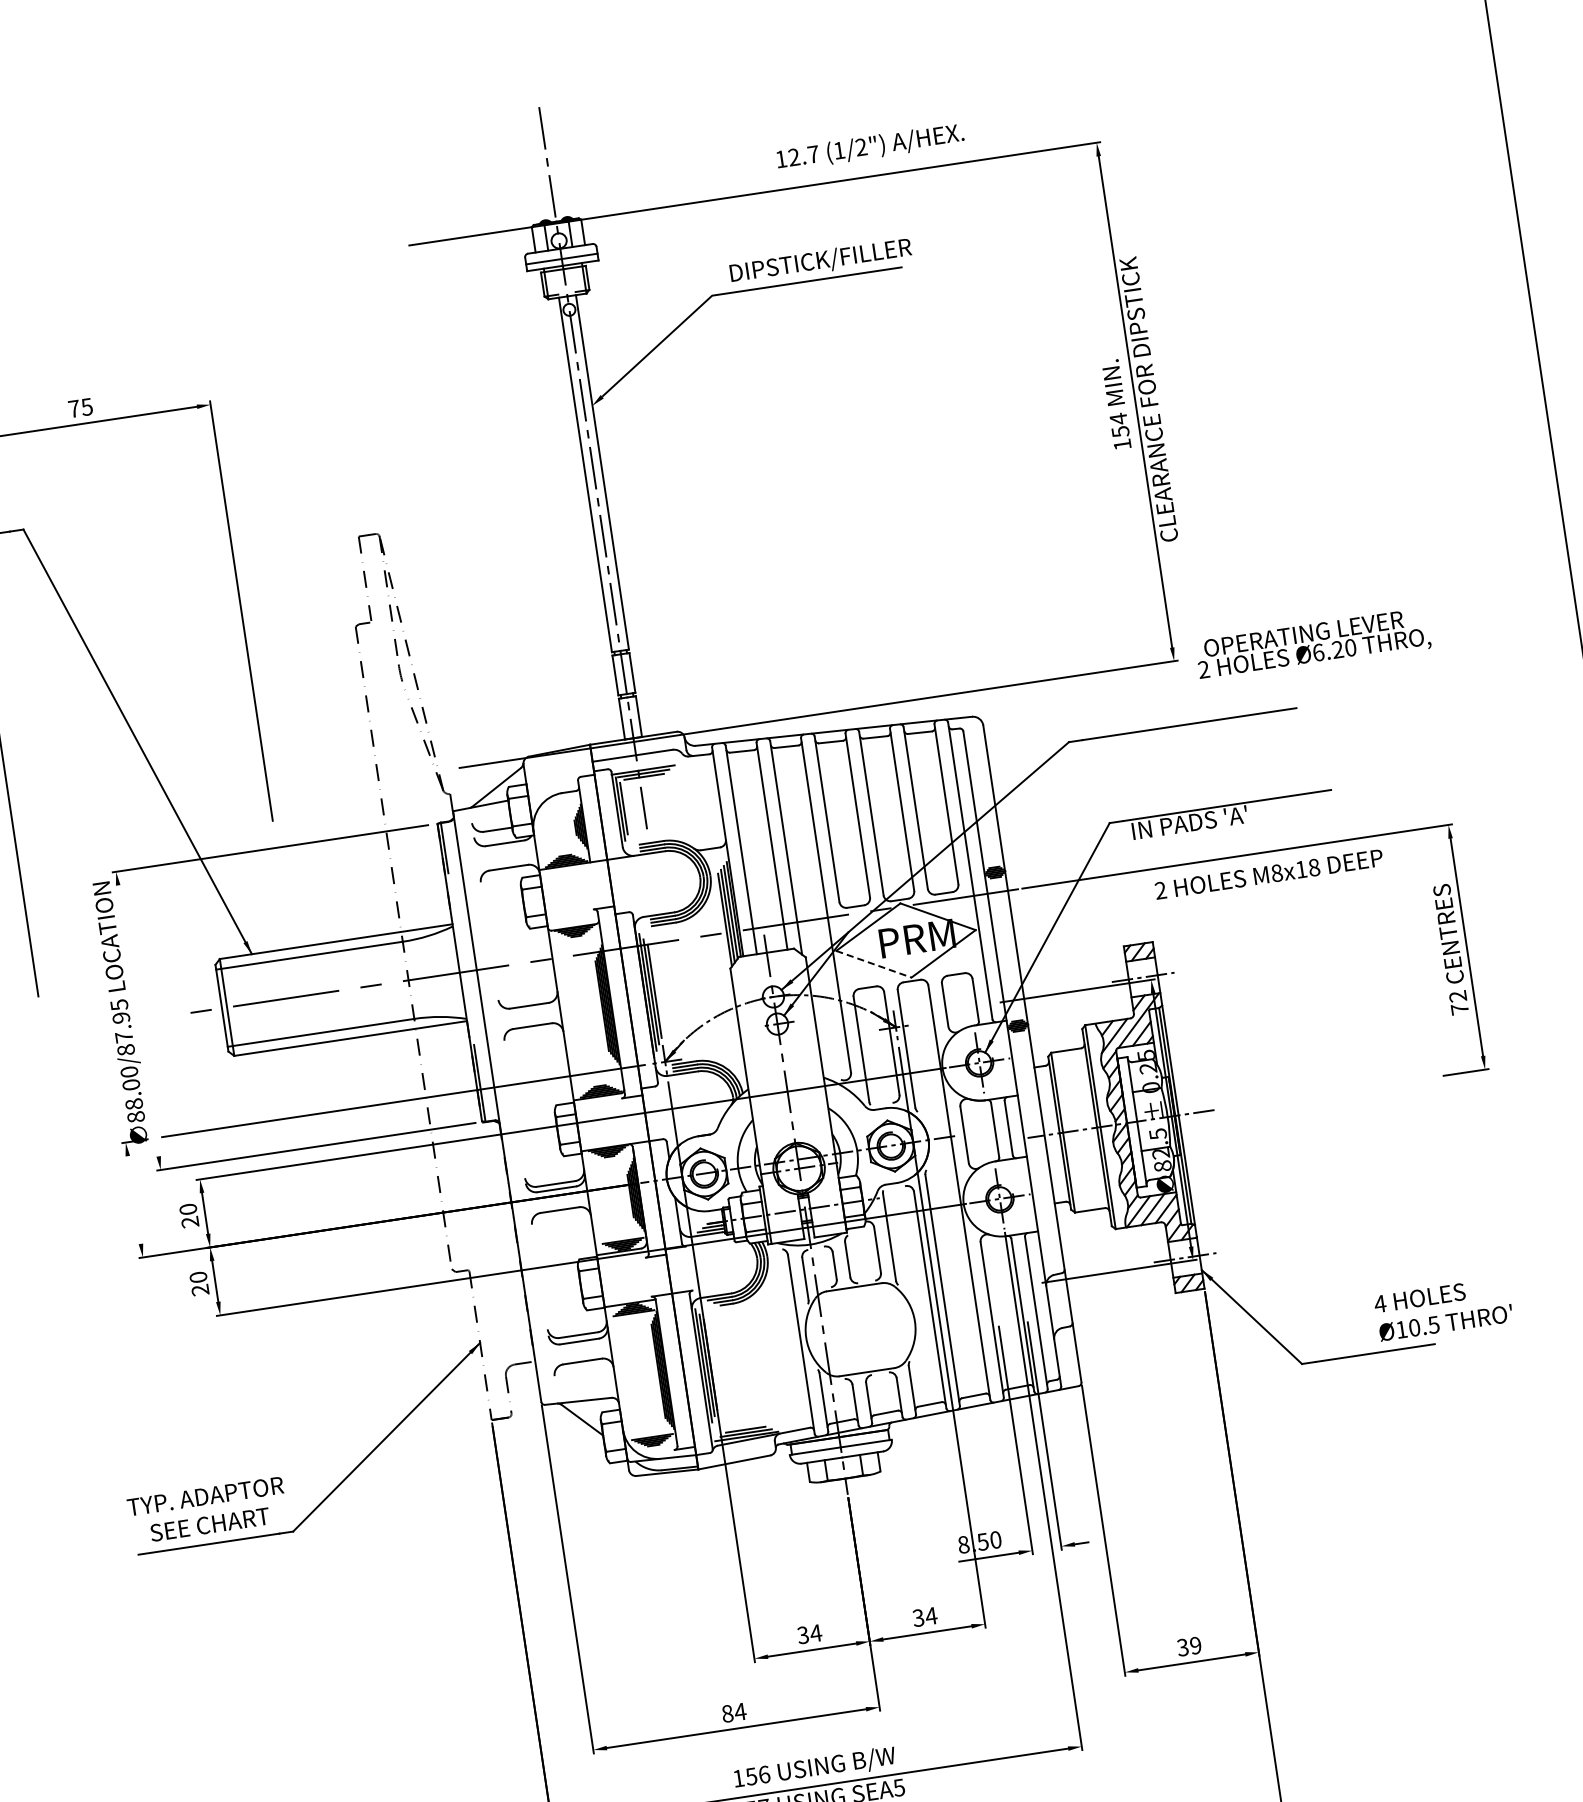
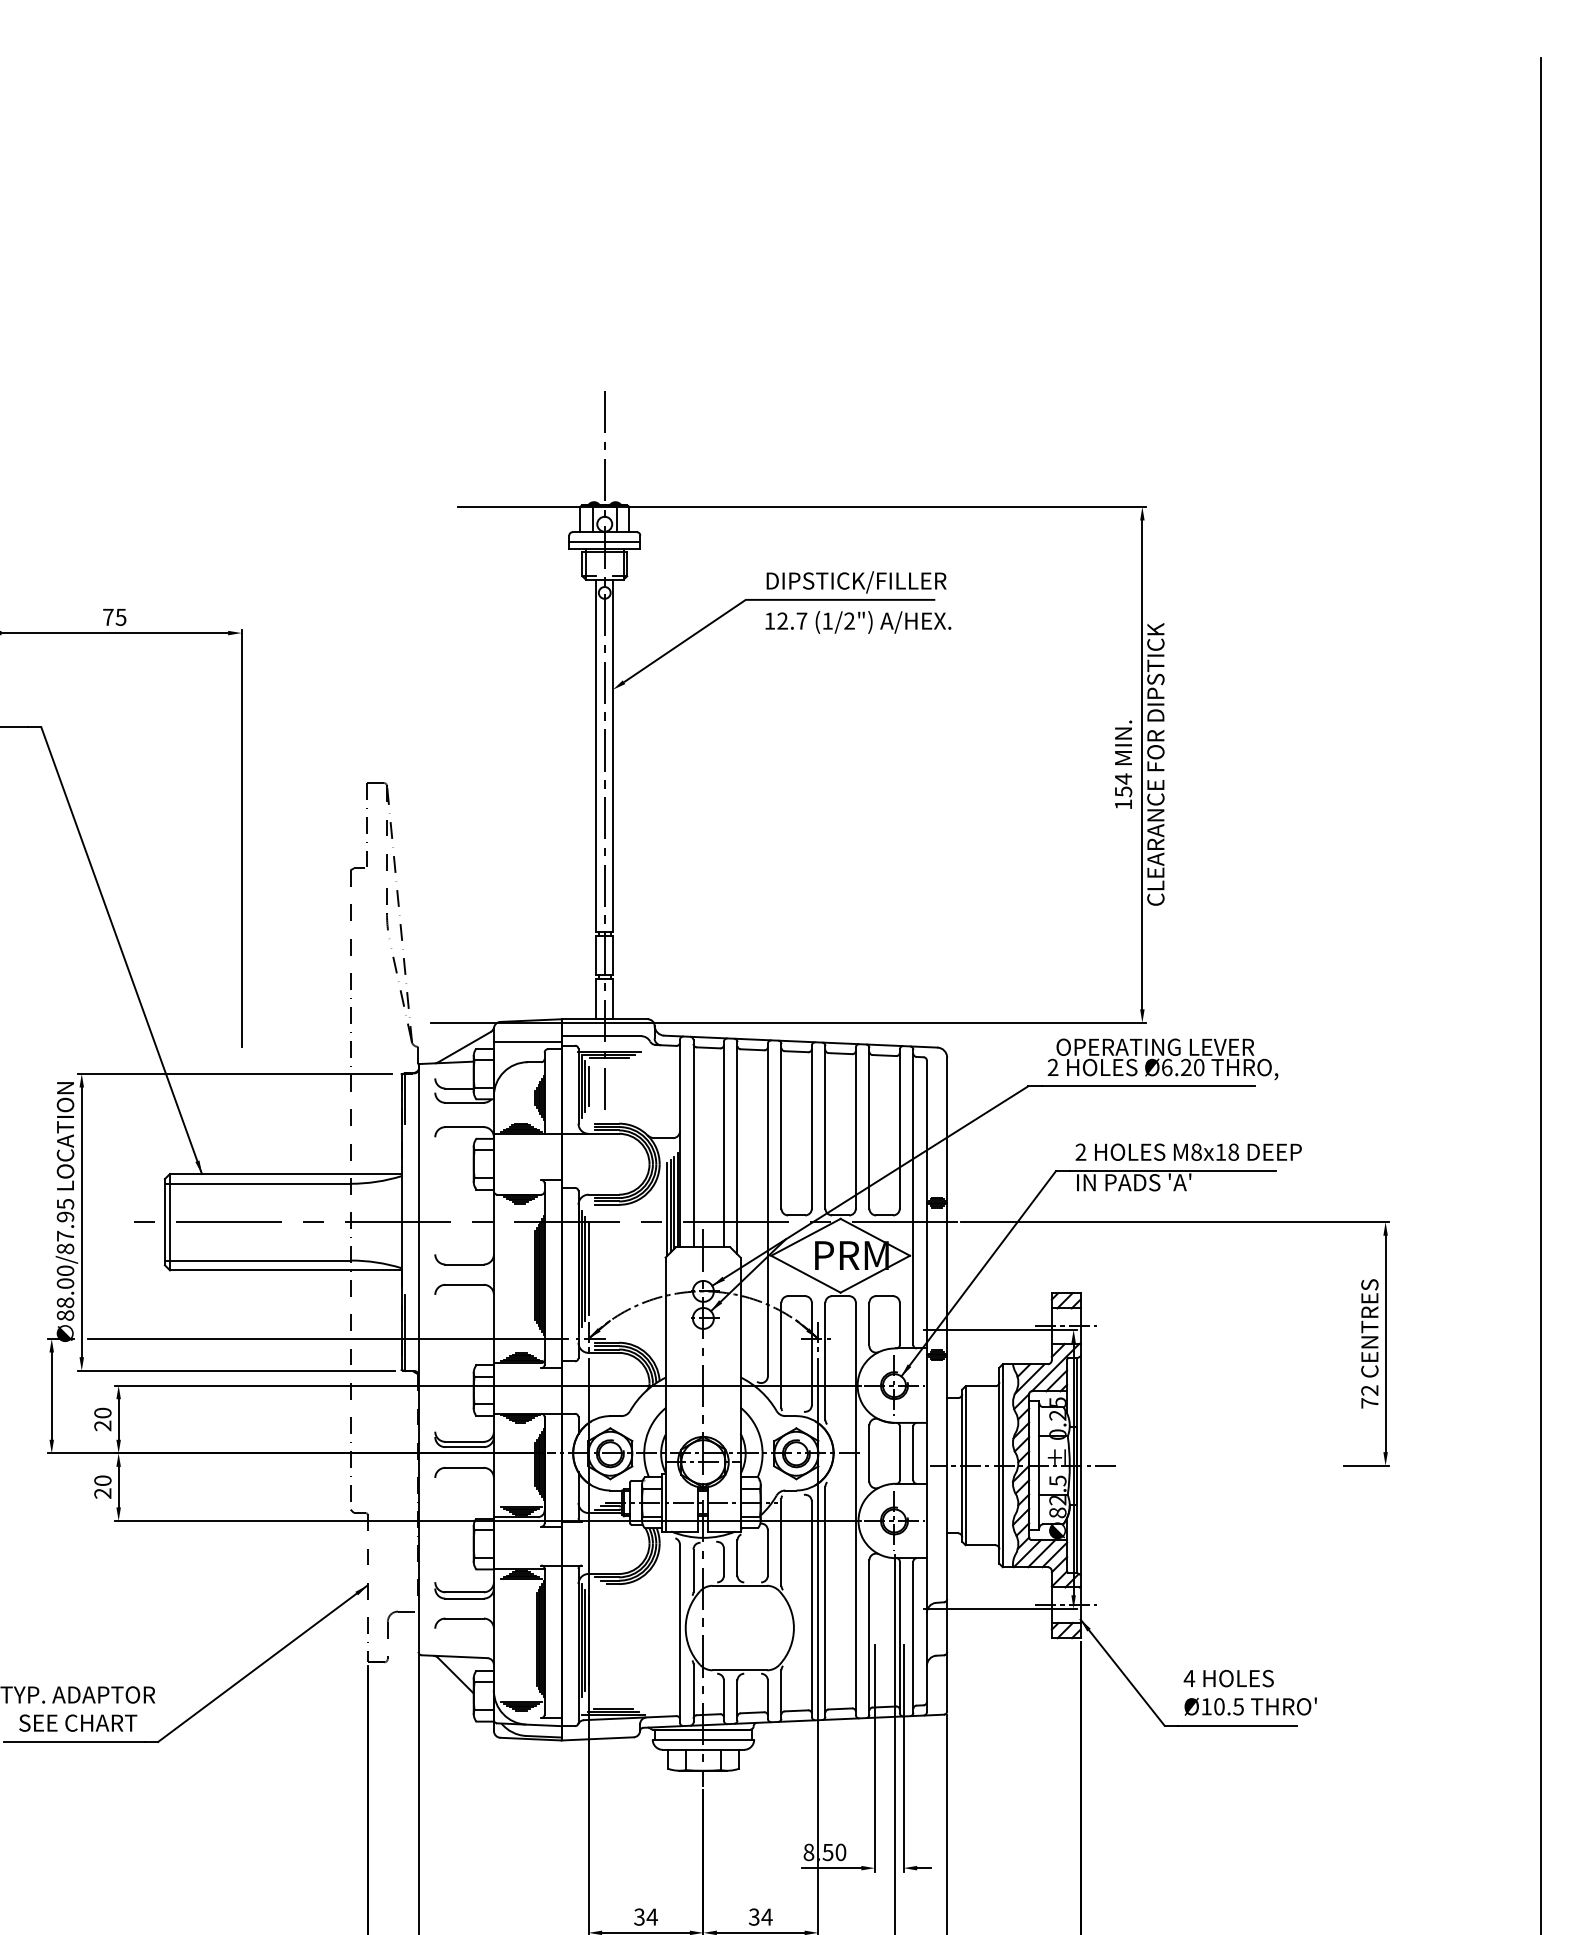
text: (870, 147) -> (858, 622), moved
text: (1312, 645) -> (1162, 1059), moved
line: (559, 773) -> (527, 1042), added
line: (627, 808) -> (588, 1086), added
text: (1268, 873) -> (1188, 1151), moved
line: (874, 964) -> (806, 1274), dashed -> solid
line: (138, 1021) -> (81, 1222), added
line: (134, 1199) -> (51, 1395), added
text: (1442, 1308) -> (1249, 1692), moved

